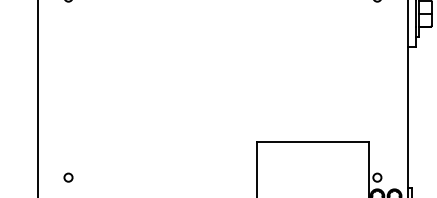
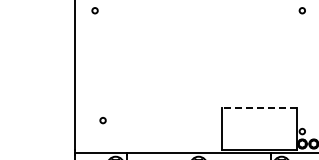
line: (312, 141) -> (258, 107), solid -> dashed
circle: (67, 177) -> (102, 120), moved

